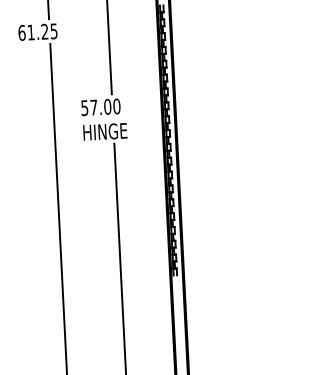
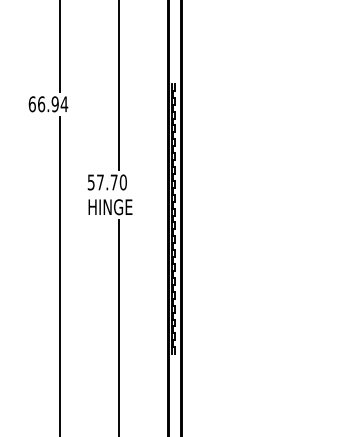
text: (43, 32) -> (53, 104), 61.25 -> 66.94
text: (107, 106) -> (113, 182), 57.00 -> 57.70

